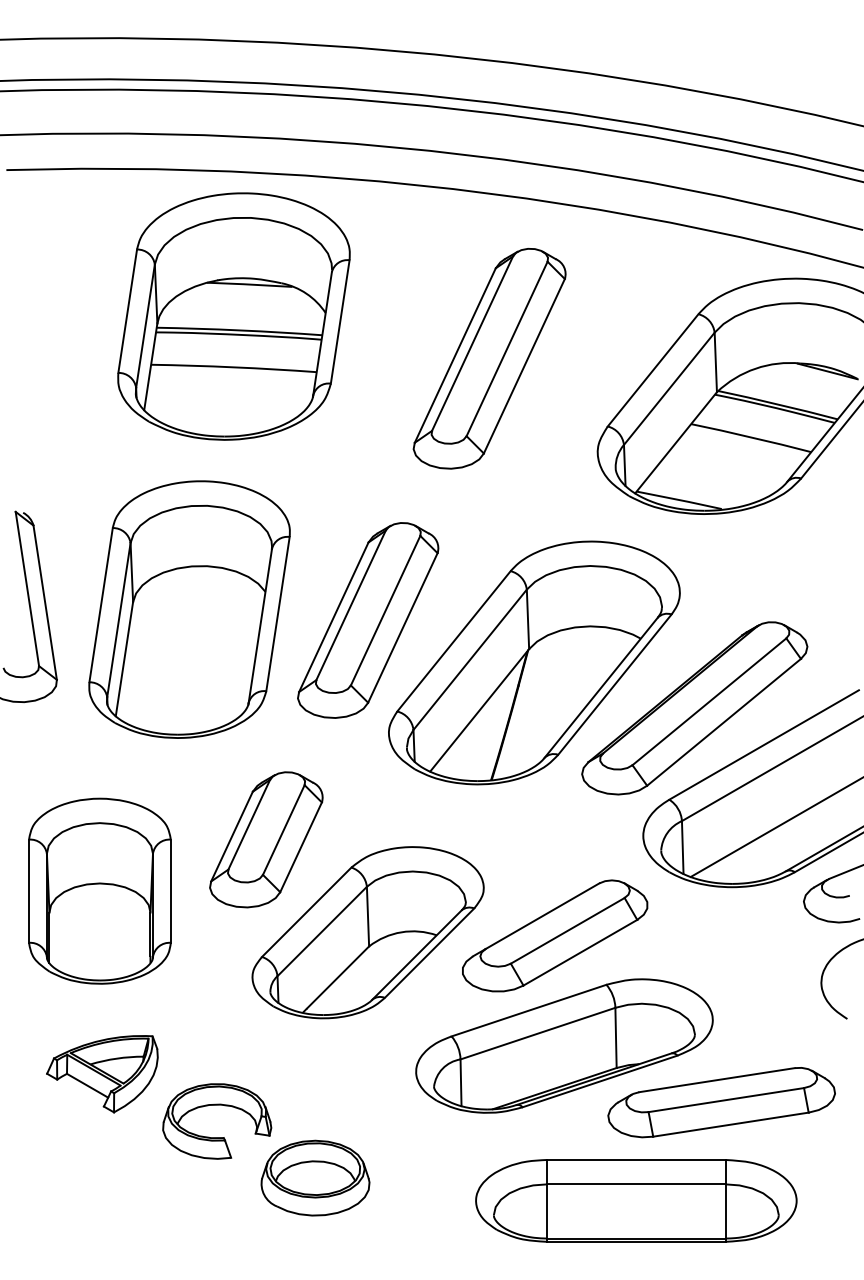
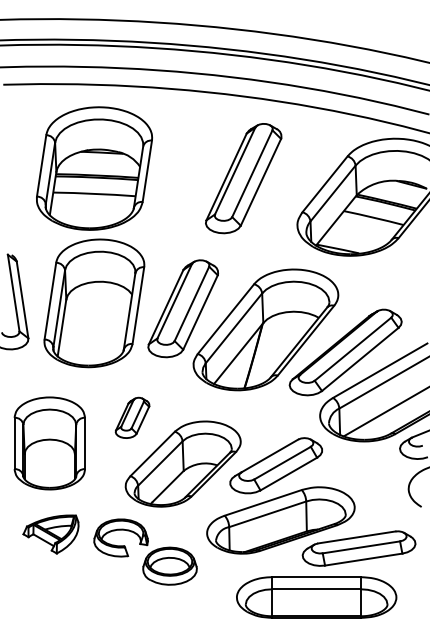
part: (233, 316) -> (94, 168), moved
part: (266, 839) -> (132, 417), size x0.6
part: (266, 1148) -> (145, 551), moved

